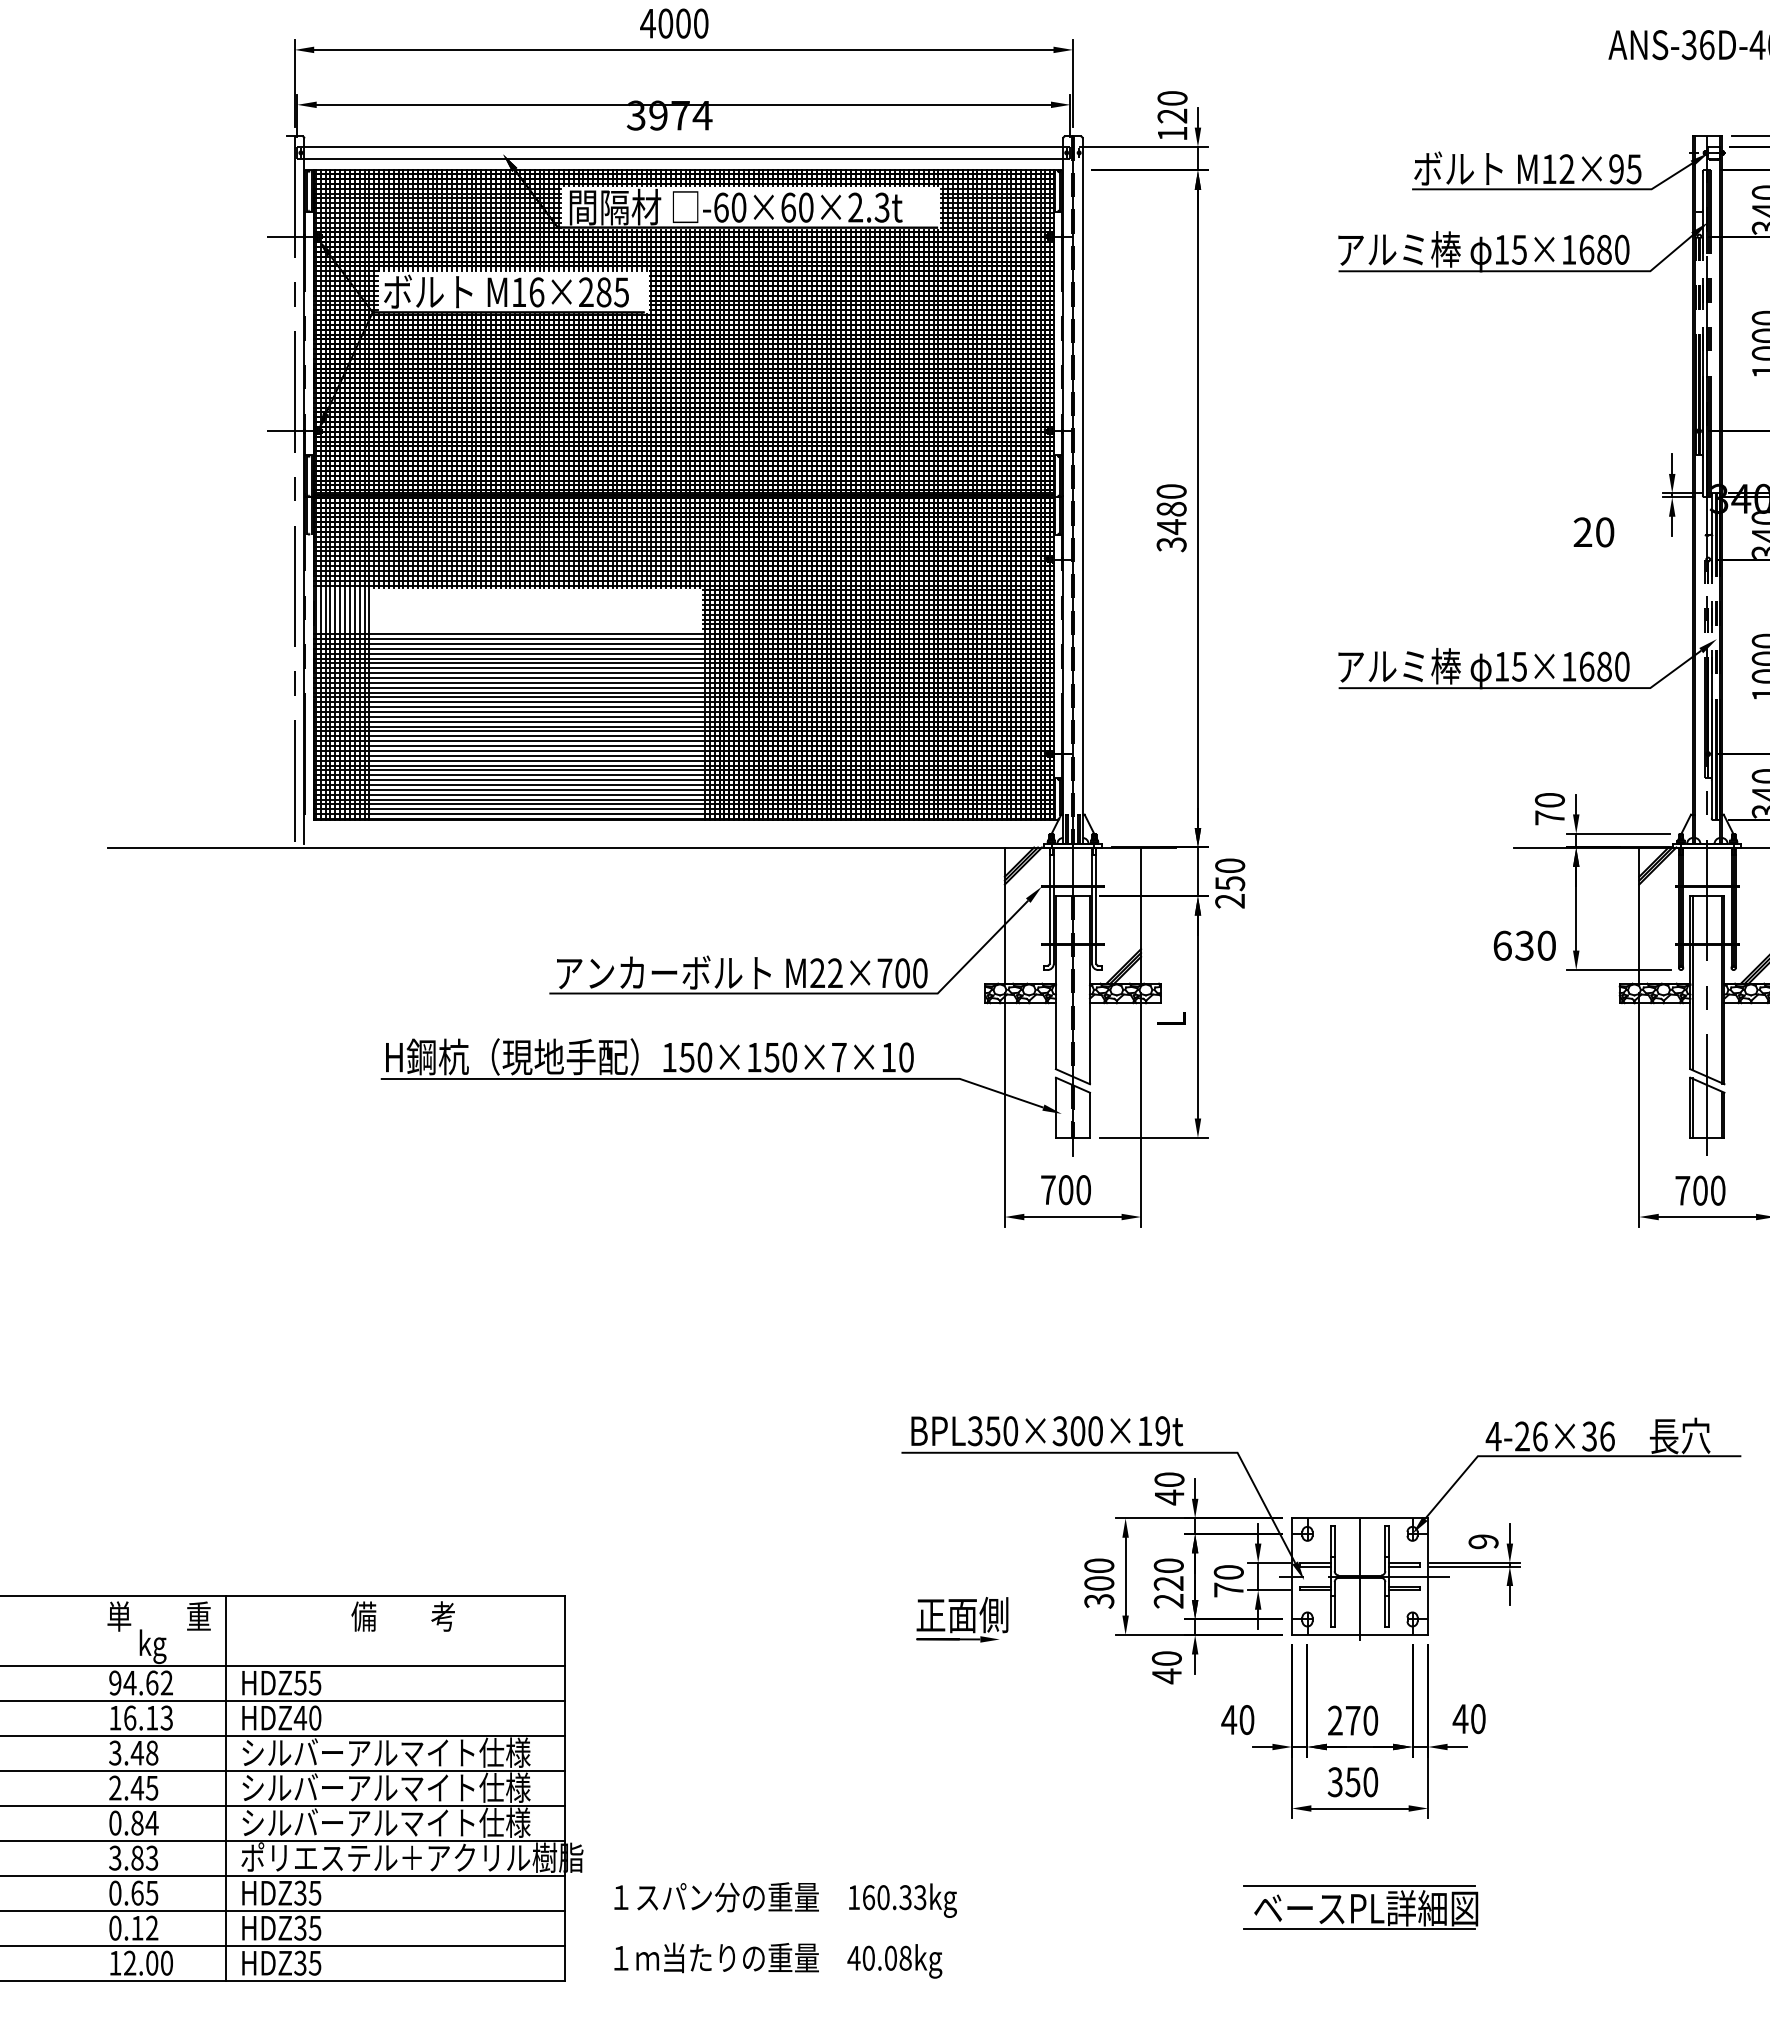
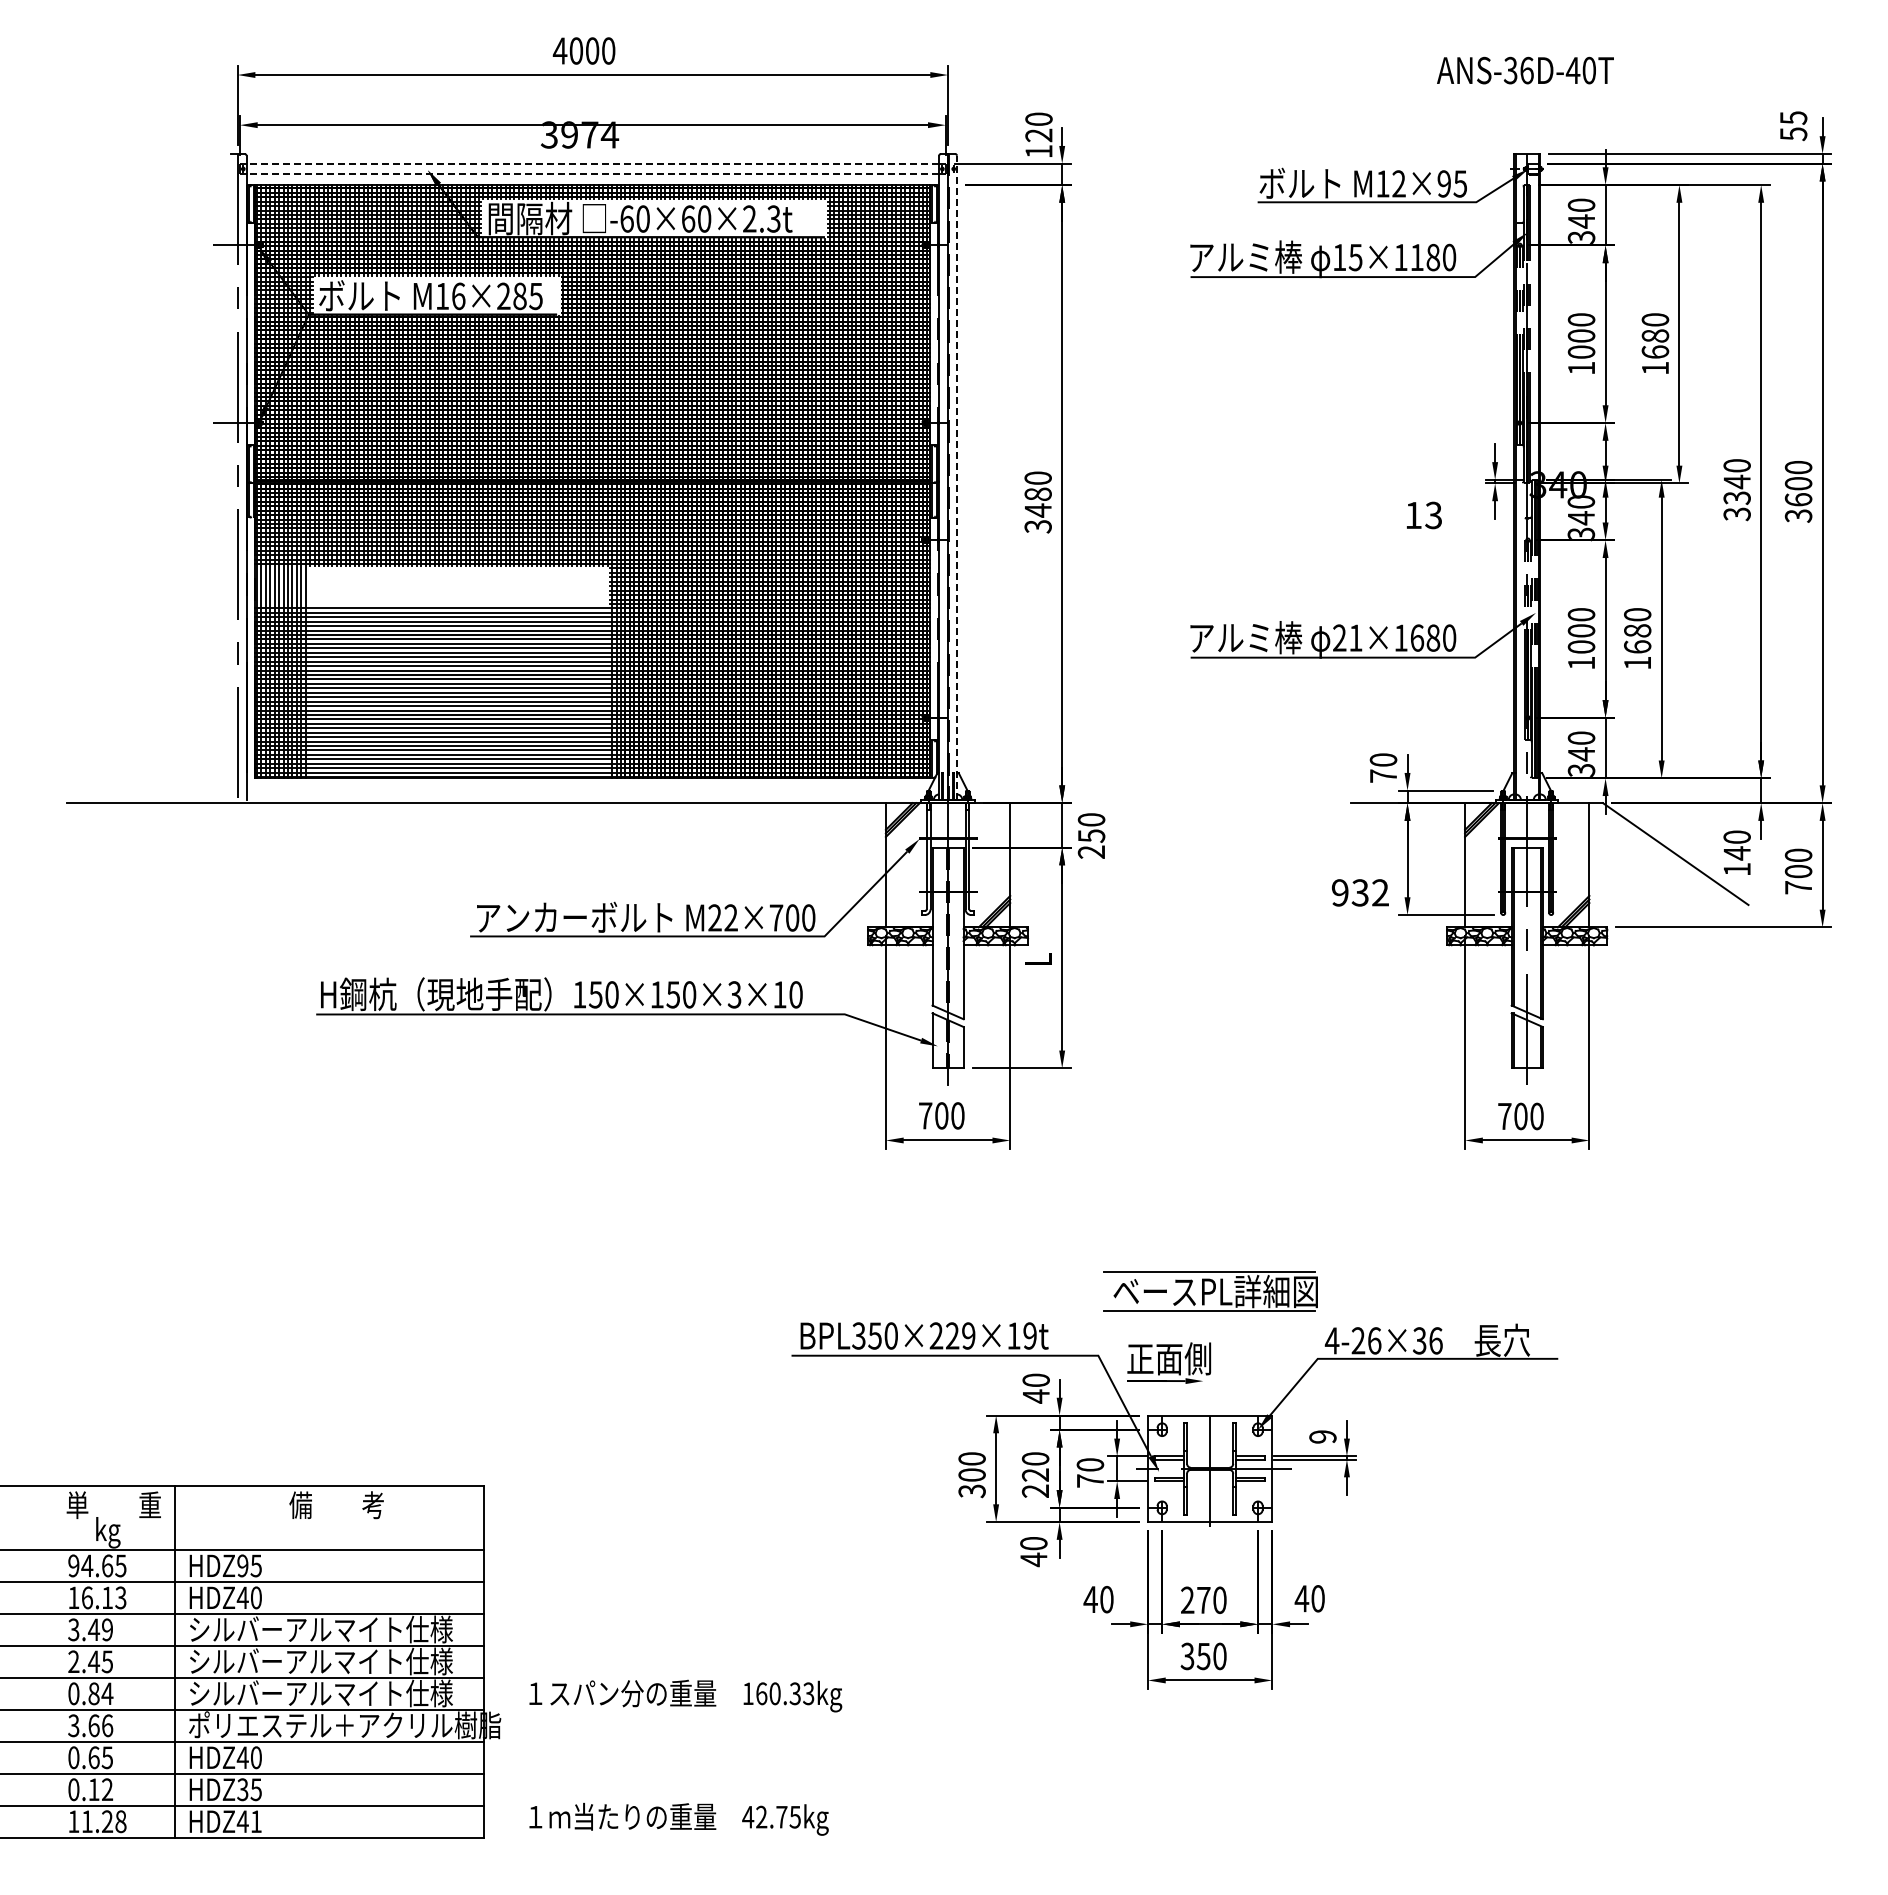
line: (683, 146) -> (592, 163), solid -> dashed
line: (683, 158) -> (592, 174), solid -> dashed
text: (1586, 249) -> (1416, 257), 15×1680 -> 15×1180
line: (1082, 490) -> (956, 477), solid -> dashed
text: (1593, 532) -> (1423, 515), 20 -> 13
text: (1510, 666) -> (1347, 637), 15×1680 -> 21×1680
text: (1523, 945) -> (1359, 892), 630 -> 932
text: (839, 1057) -> (734, 994), 150×150×7×10 -> 150×150×3×10
text: (1077, 1430) -> (952, 1335), BPL350×300×19t -> BPL350×229×19t
part: (962, 1619) -> (1169, 1362), moved
text: (166, 1682) -> (120, 1565), 94.62 -> 94.65
text: (300, 1682) -> (242, 1565), HDZ55 -> HDZ95
text: (152, 1752) -> (107, 1629), 3.48 -> 3.49
text: (144, 1857) -> (100, 1725), 3.83 -> 3.66
text: (306, 1892) -> (248, 1757), HDZ35 -> HDZ40
text: (785, 1899) -> (685, 1695), moved
part: (1360, 1908) -> (1210, 1291), moved
text: (887, 1957) -> (778, 1816), 40.08kg -> 42.75kg
text: (147, 1963) -> (103, 1821), 12.00 -> 11.28
text: (306, 1963) -> (248, 1821), HDZ35 -> HDZ41

